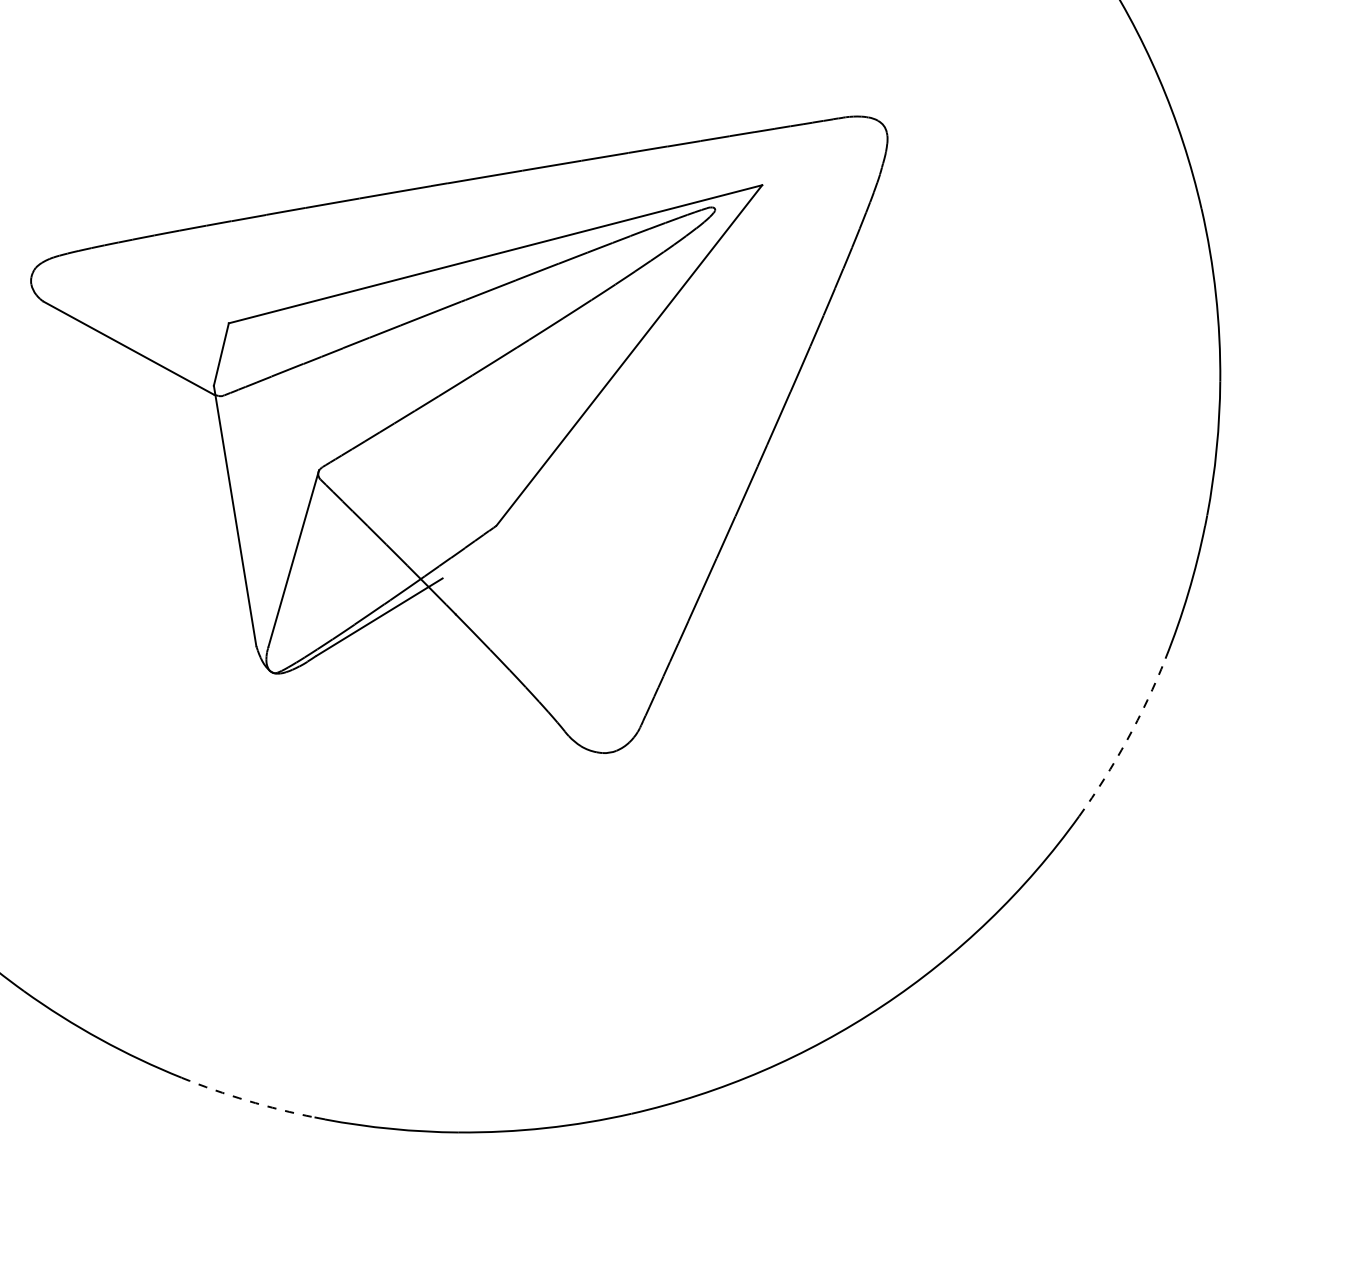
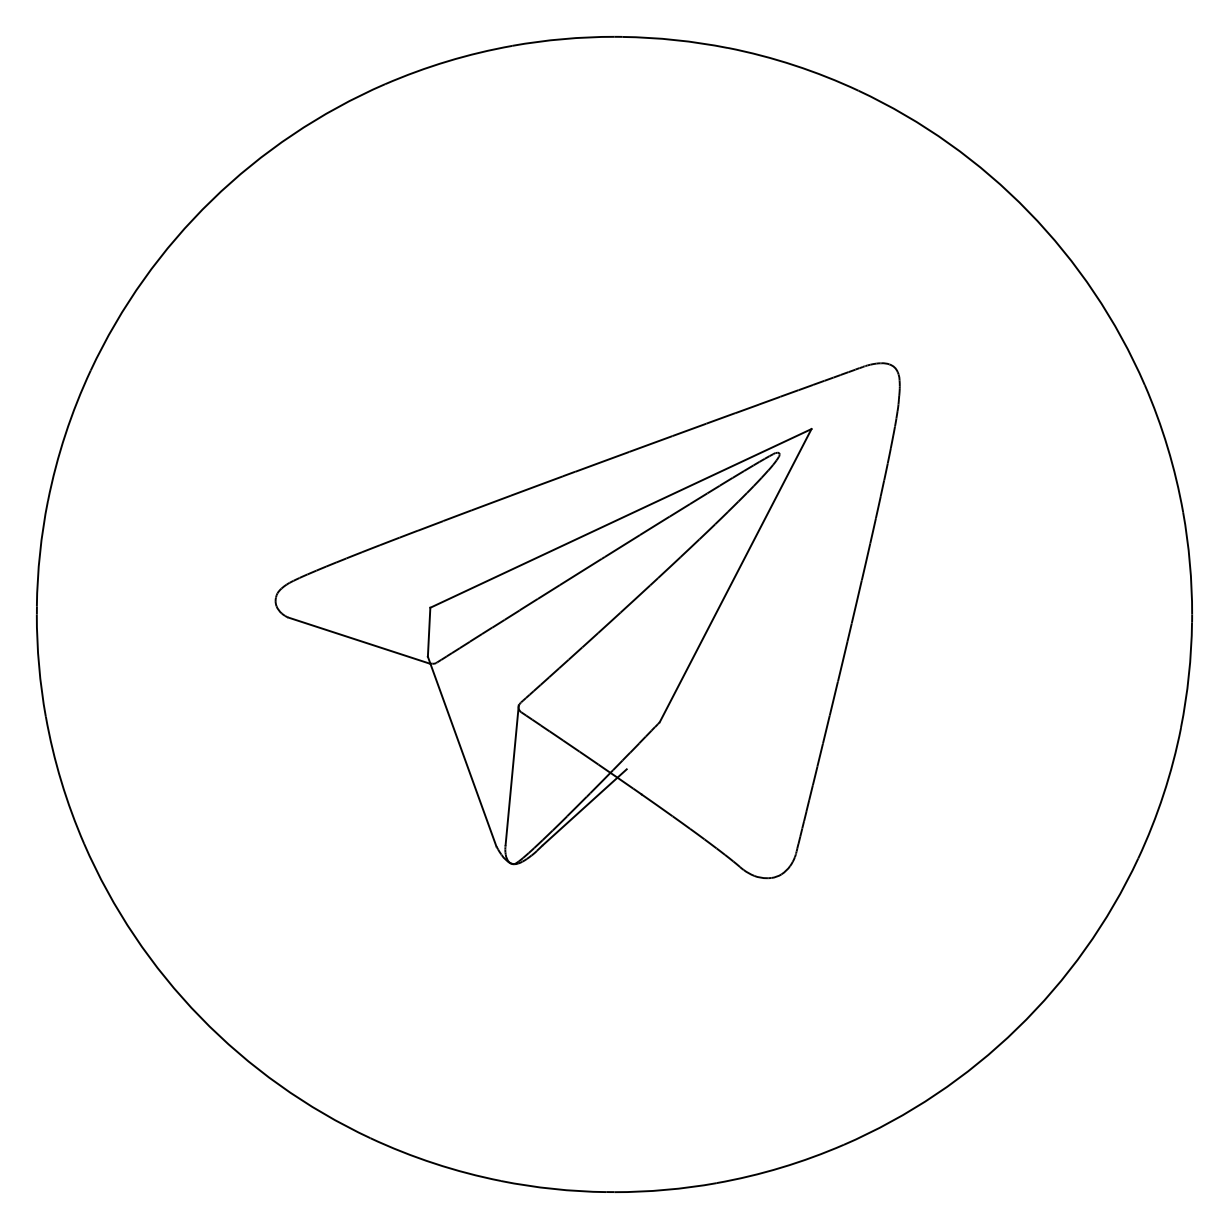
arc: (1127, 740) -> (1163, 794), dashed -> solid
arc: (247, 1100) -> (553, 1188), dashed -> solid

